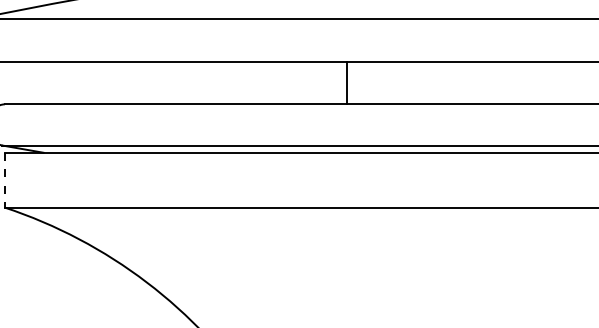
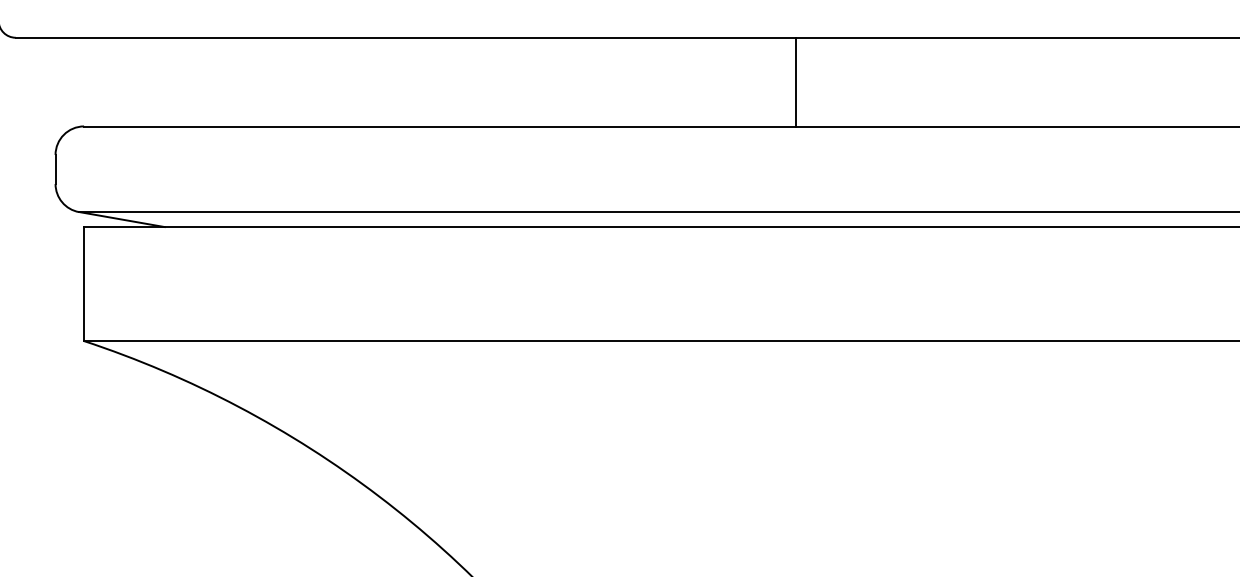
line: (4, 180) -> (83, 284), dashed -> solid

